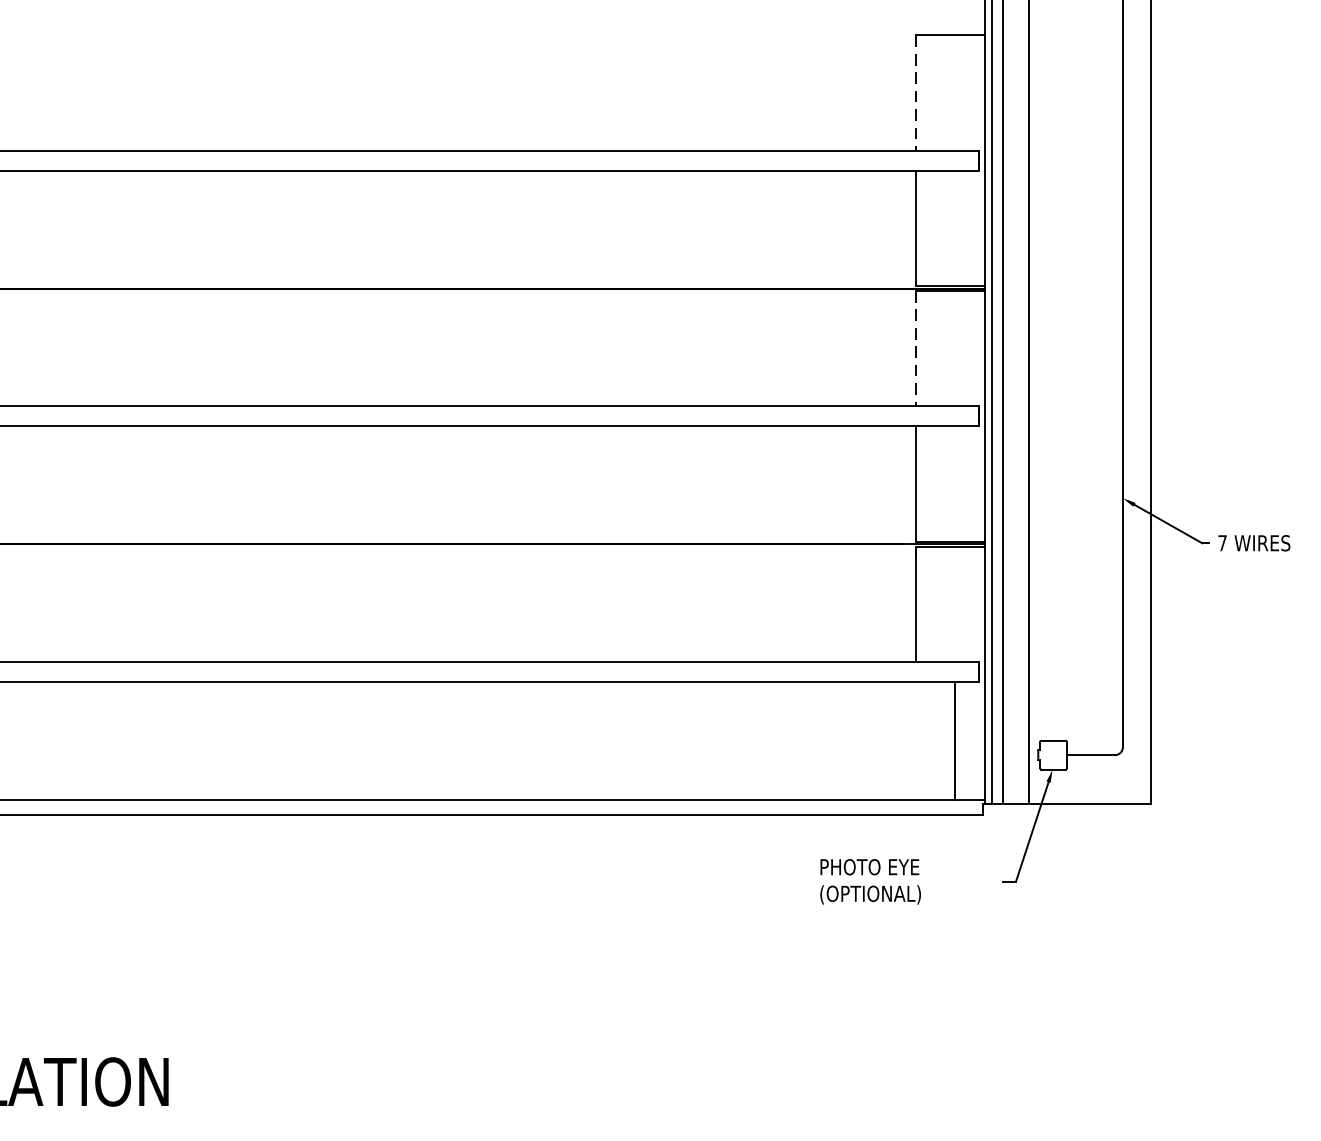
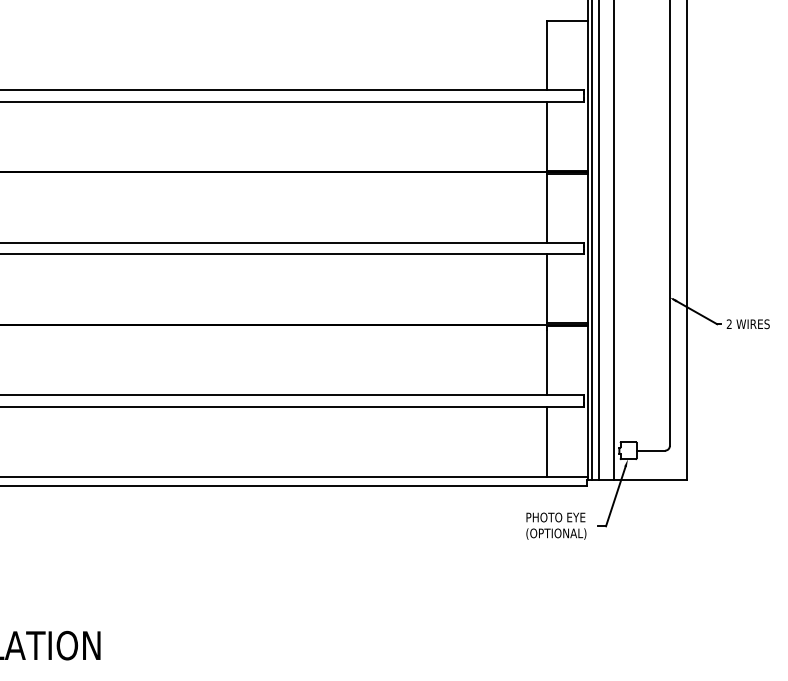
line: (916, 94) -> (546, 56), dashed -> solid
line: (916, 349) -> (546, 208), dashed -> solid
text: (1221, 542) -> (728, 323), 7 -> 2
line: (954, 739) -> (546, 441), moved
text: (870, 880) -> (556, 525), moved

